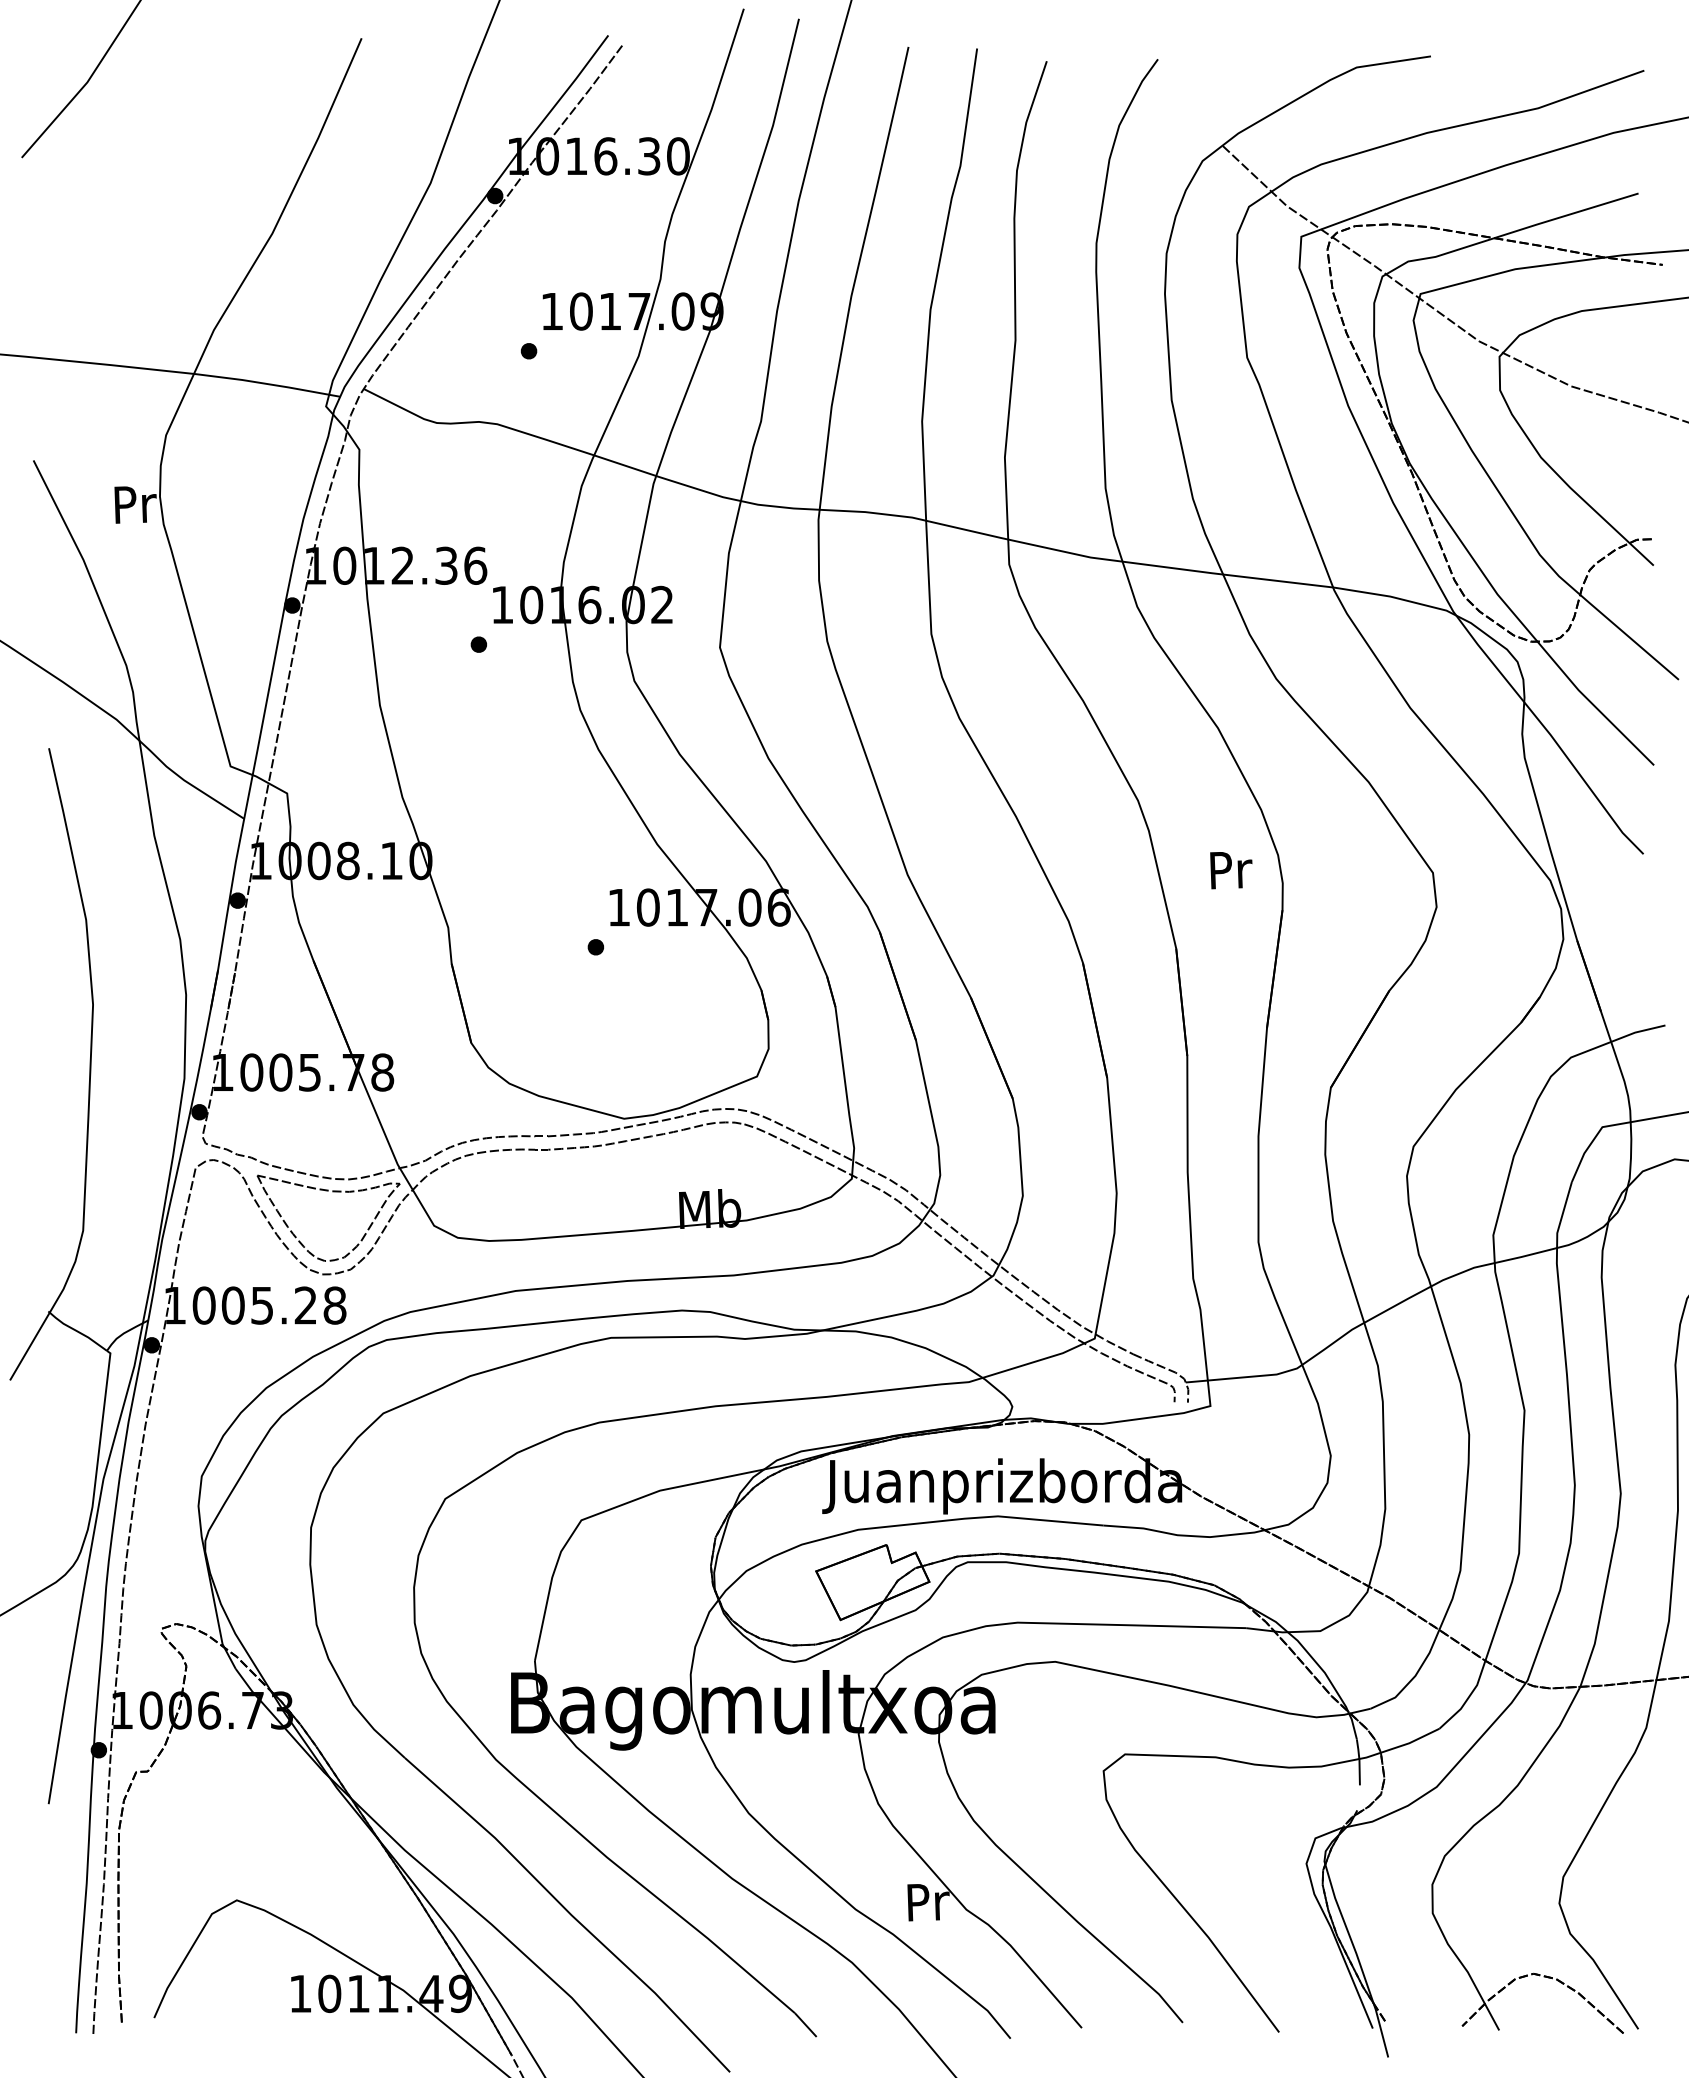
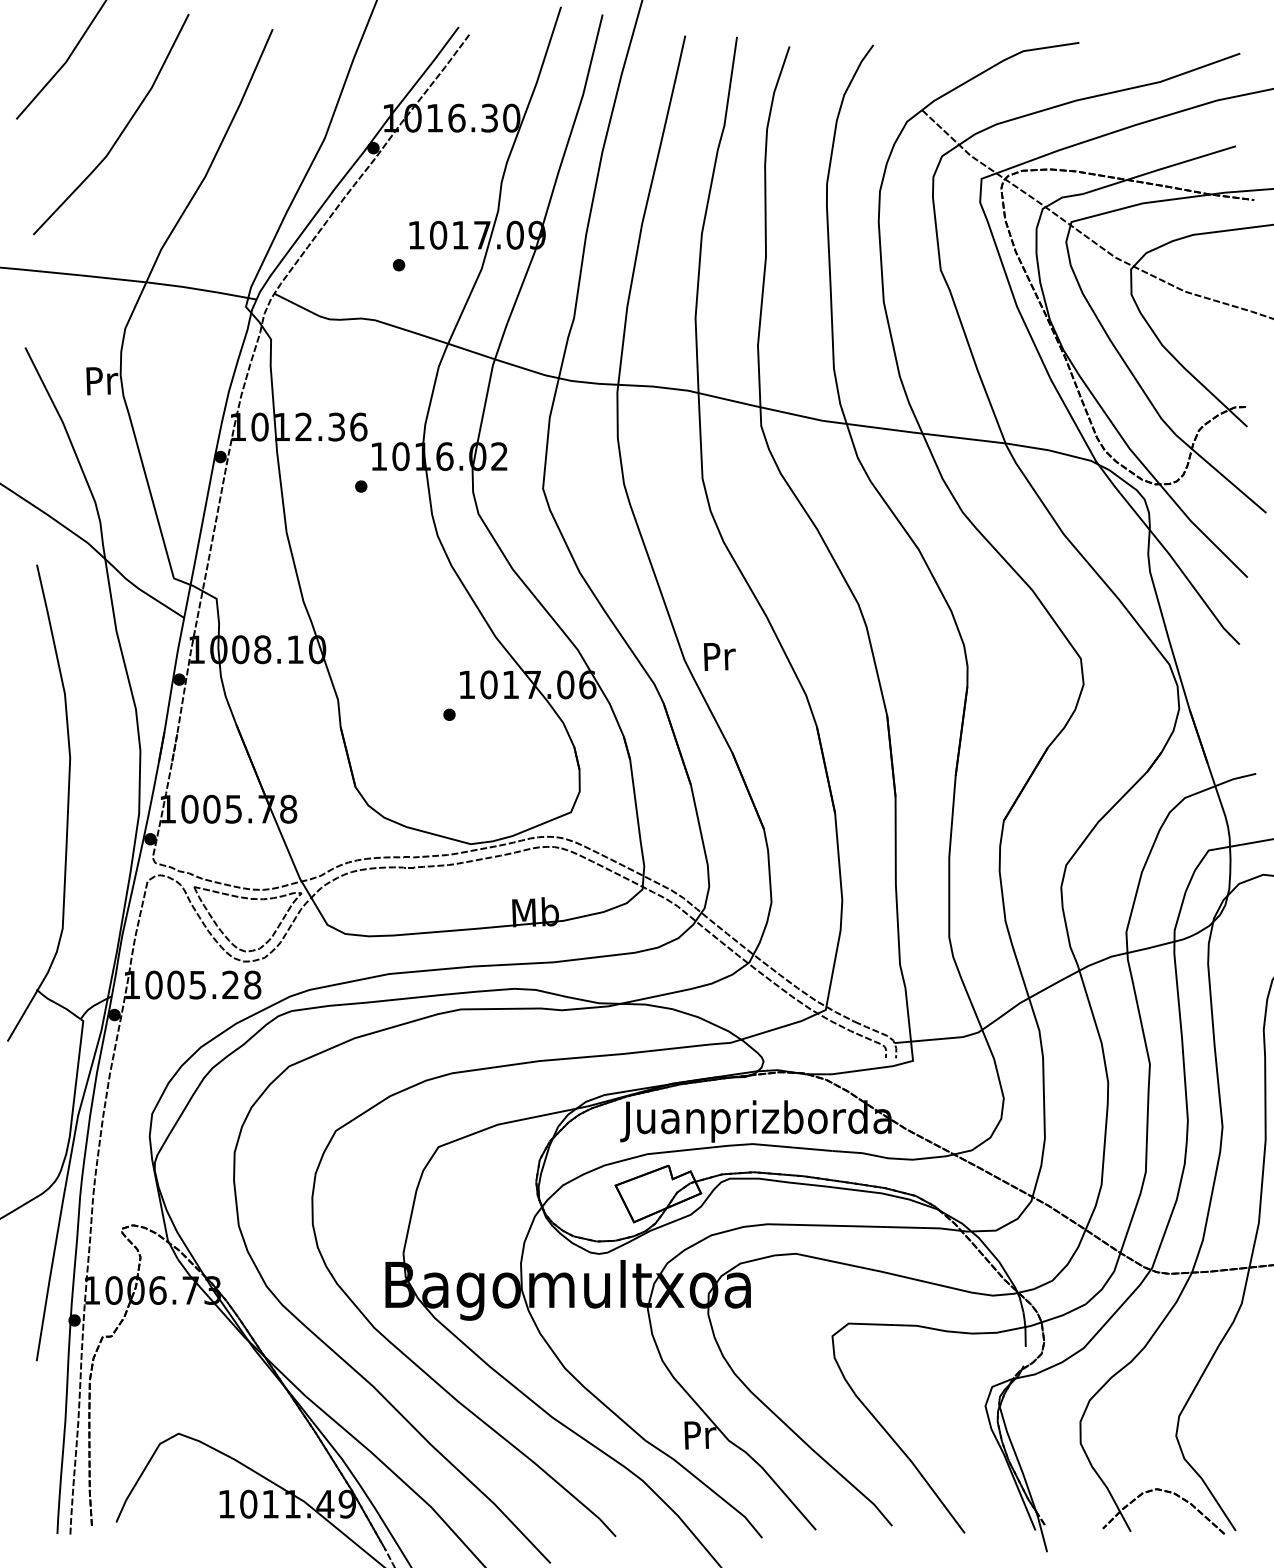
line: (162, 172) -> (122, 130), added
text: (1231, 870) -> (719, 656), moved

